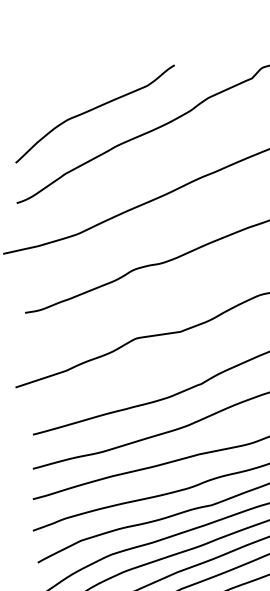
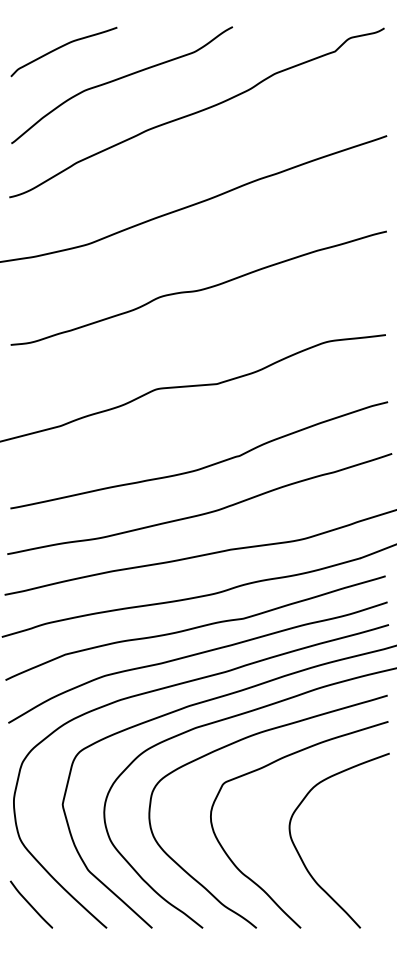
curve: (48, 88) -> (62, 47), added

